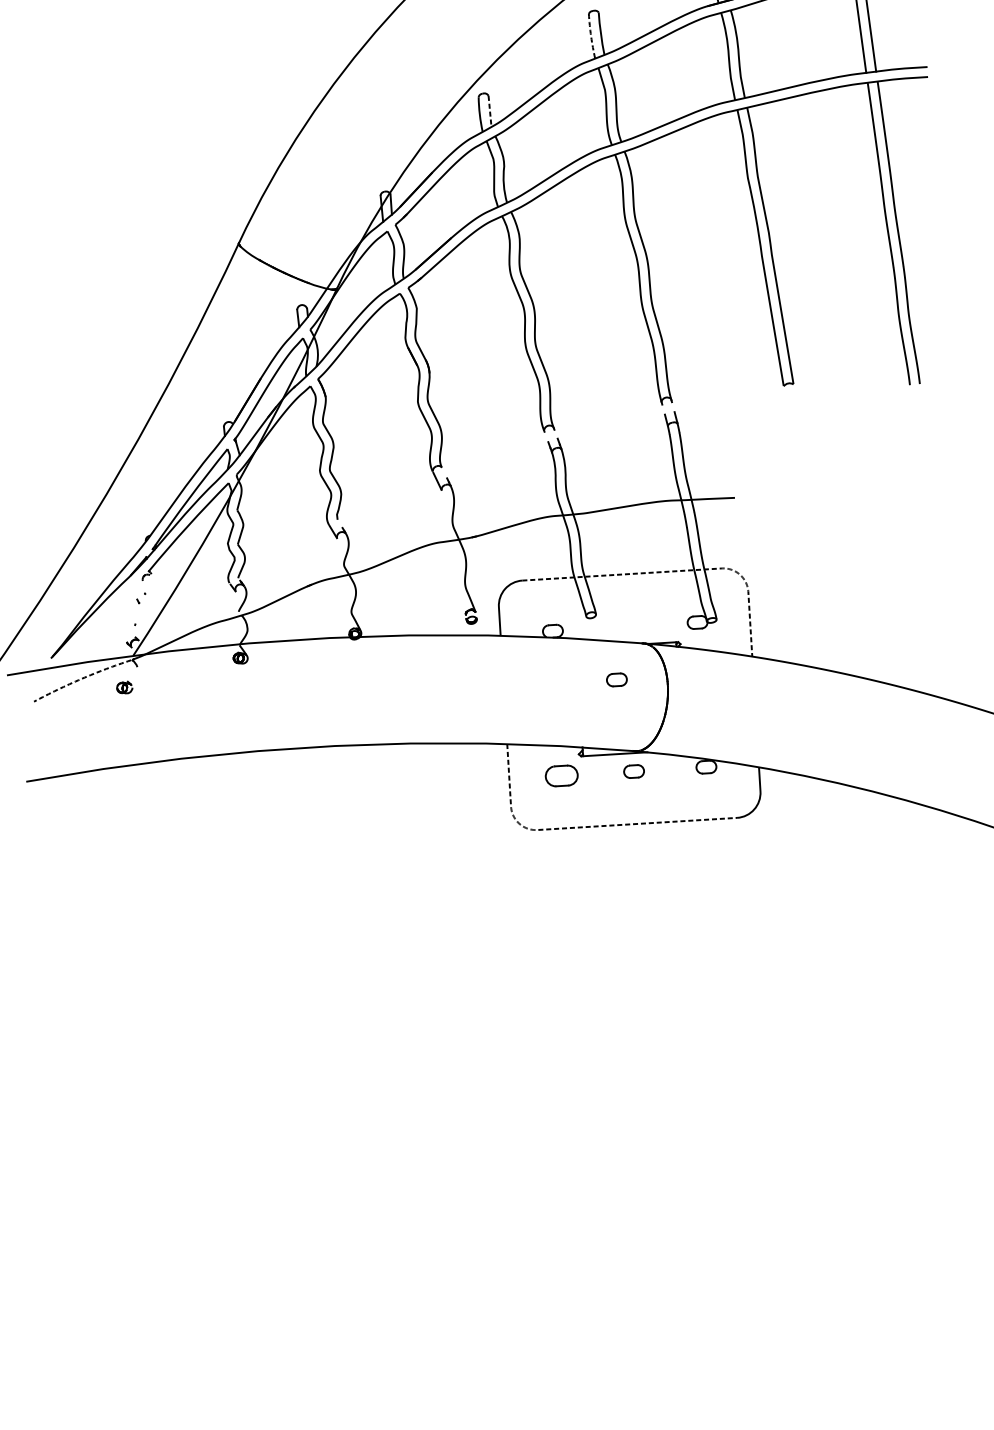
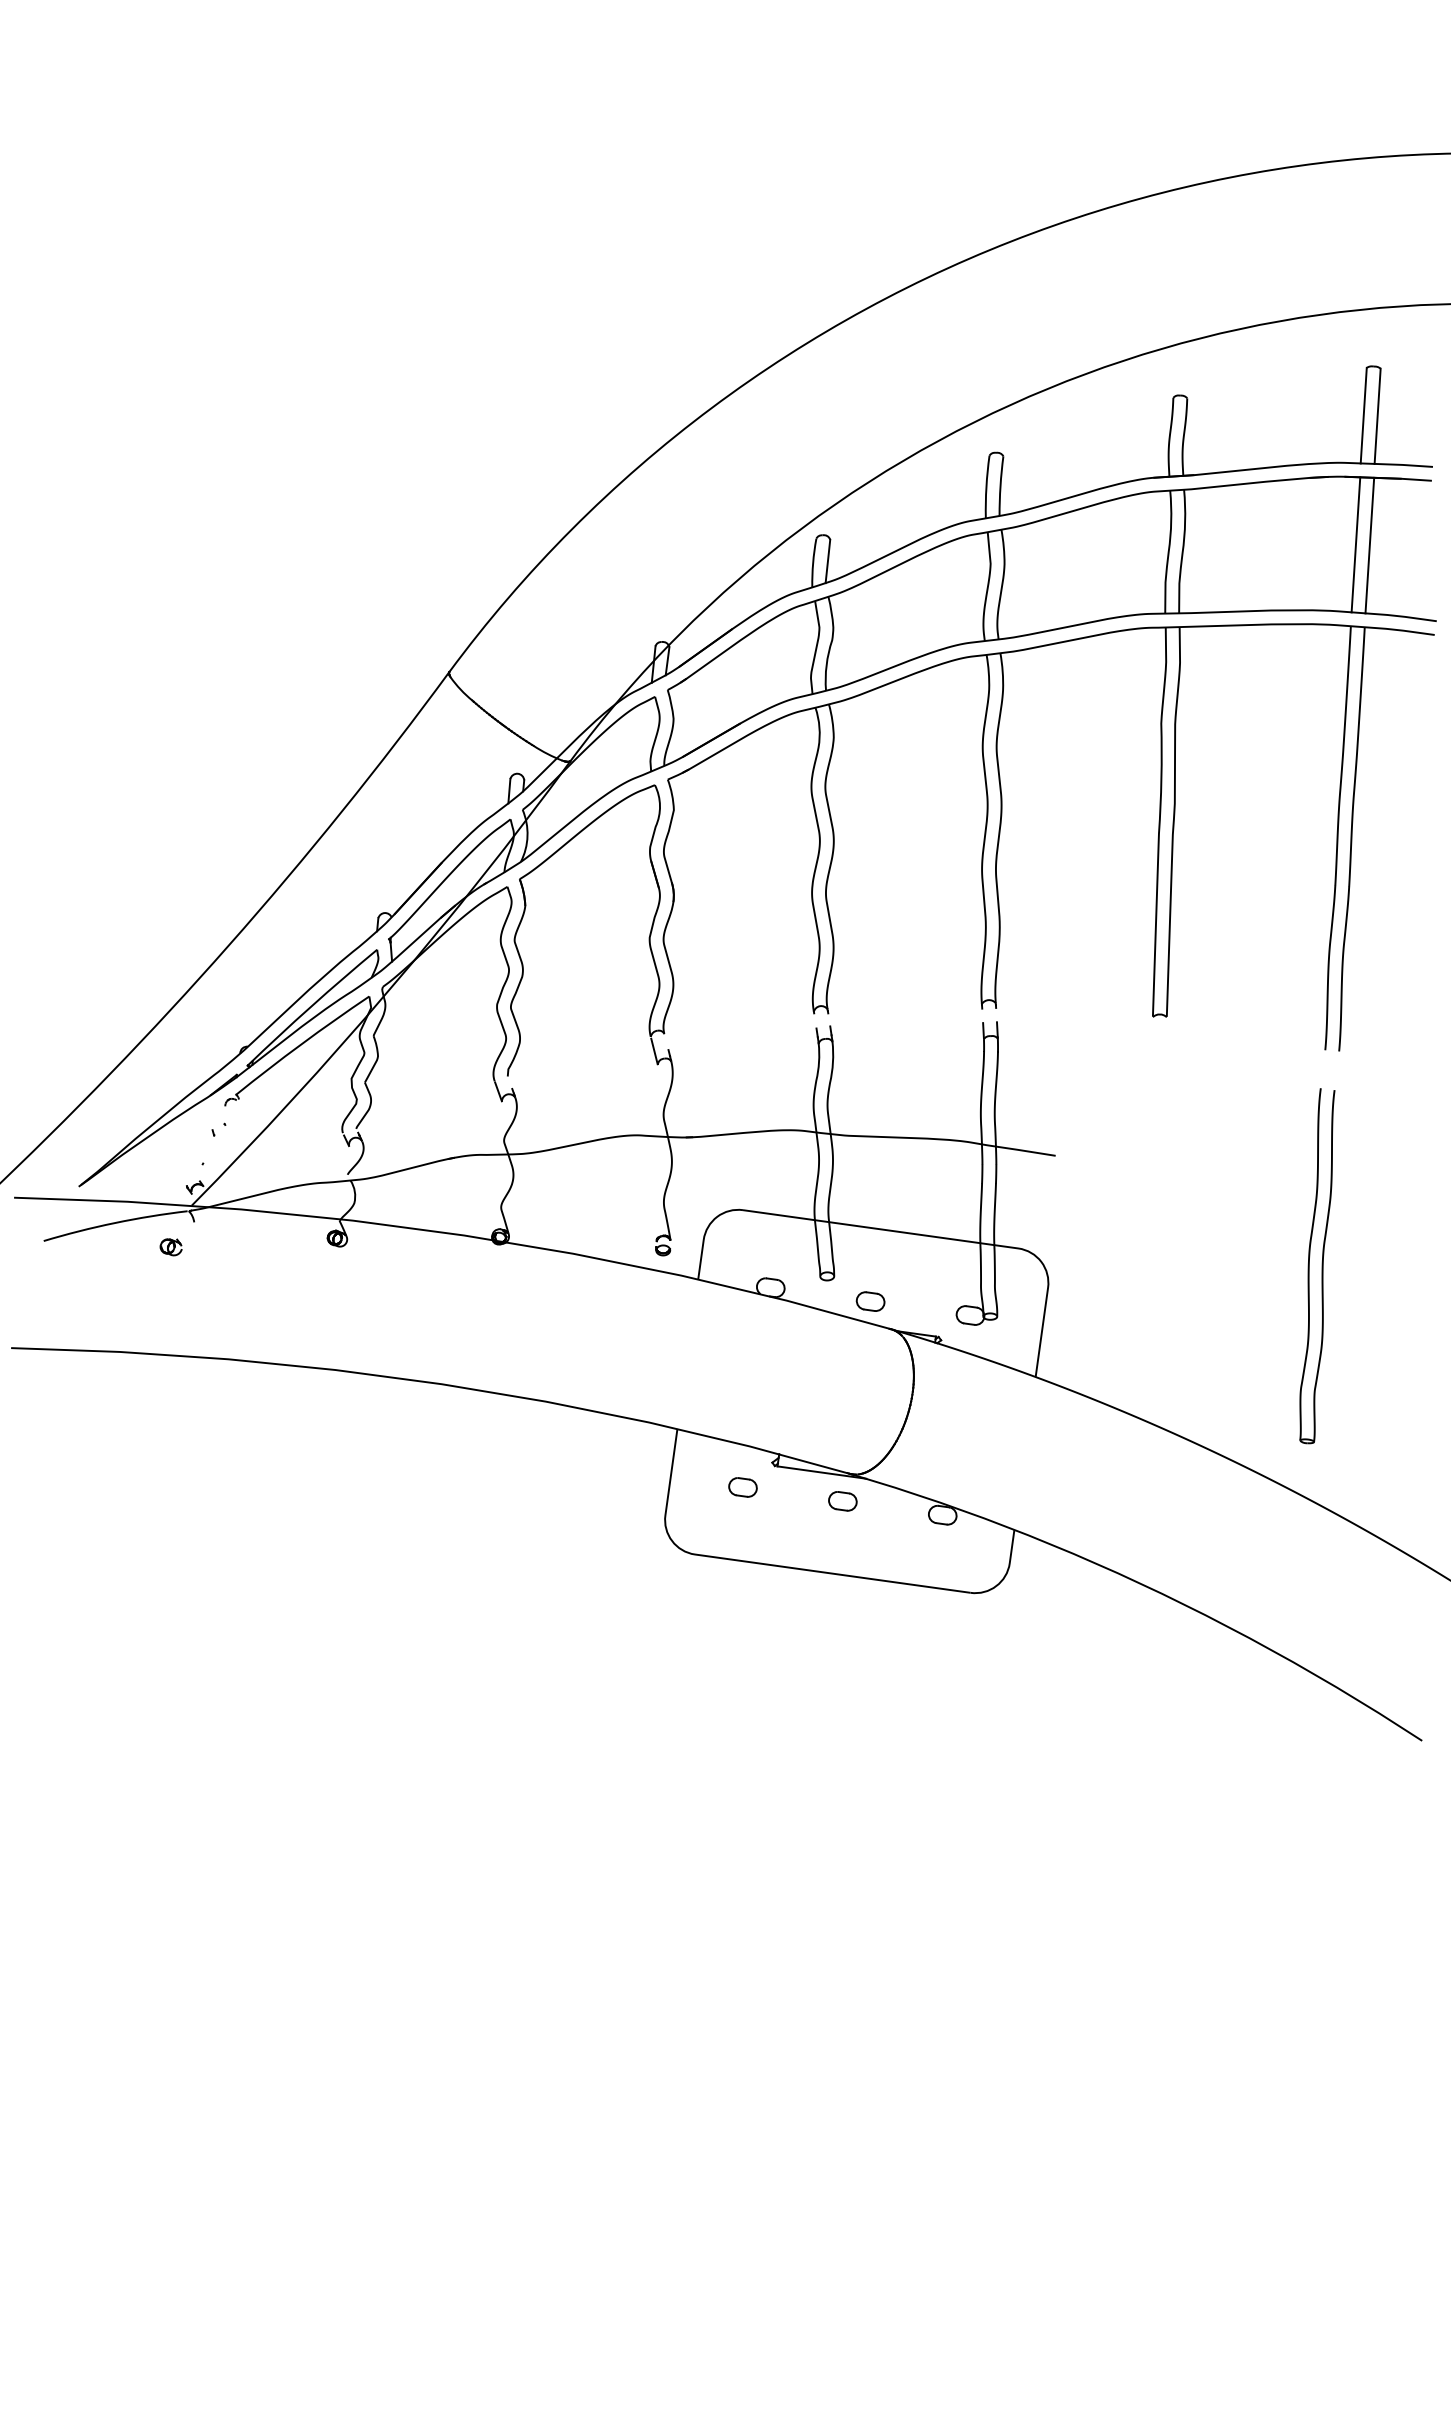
arc: (591, 36) -> (986, 487), dashed -> solid
line: (489, 111) -> (827, 561), dashed -> solid
part: (935, 538) -> (1317, 1266), added
line: (678, 571) -> (958, 1240), dashed -> solid
arc: (82, 679) -> (115, 1223), dashed -> solid
part: (616, 679) -> (870, 1301), moved
part: (561, 776) -> (742, 1487), size x0.62
line: (582, 827) -> (756, 1563), dashed -> solid

